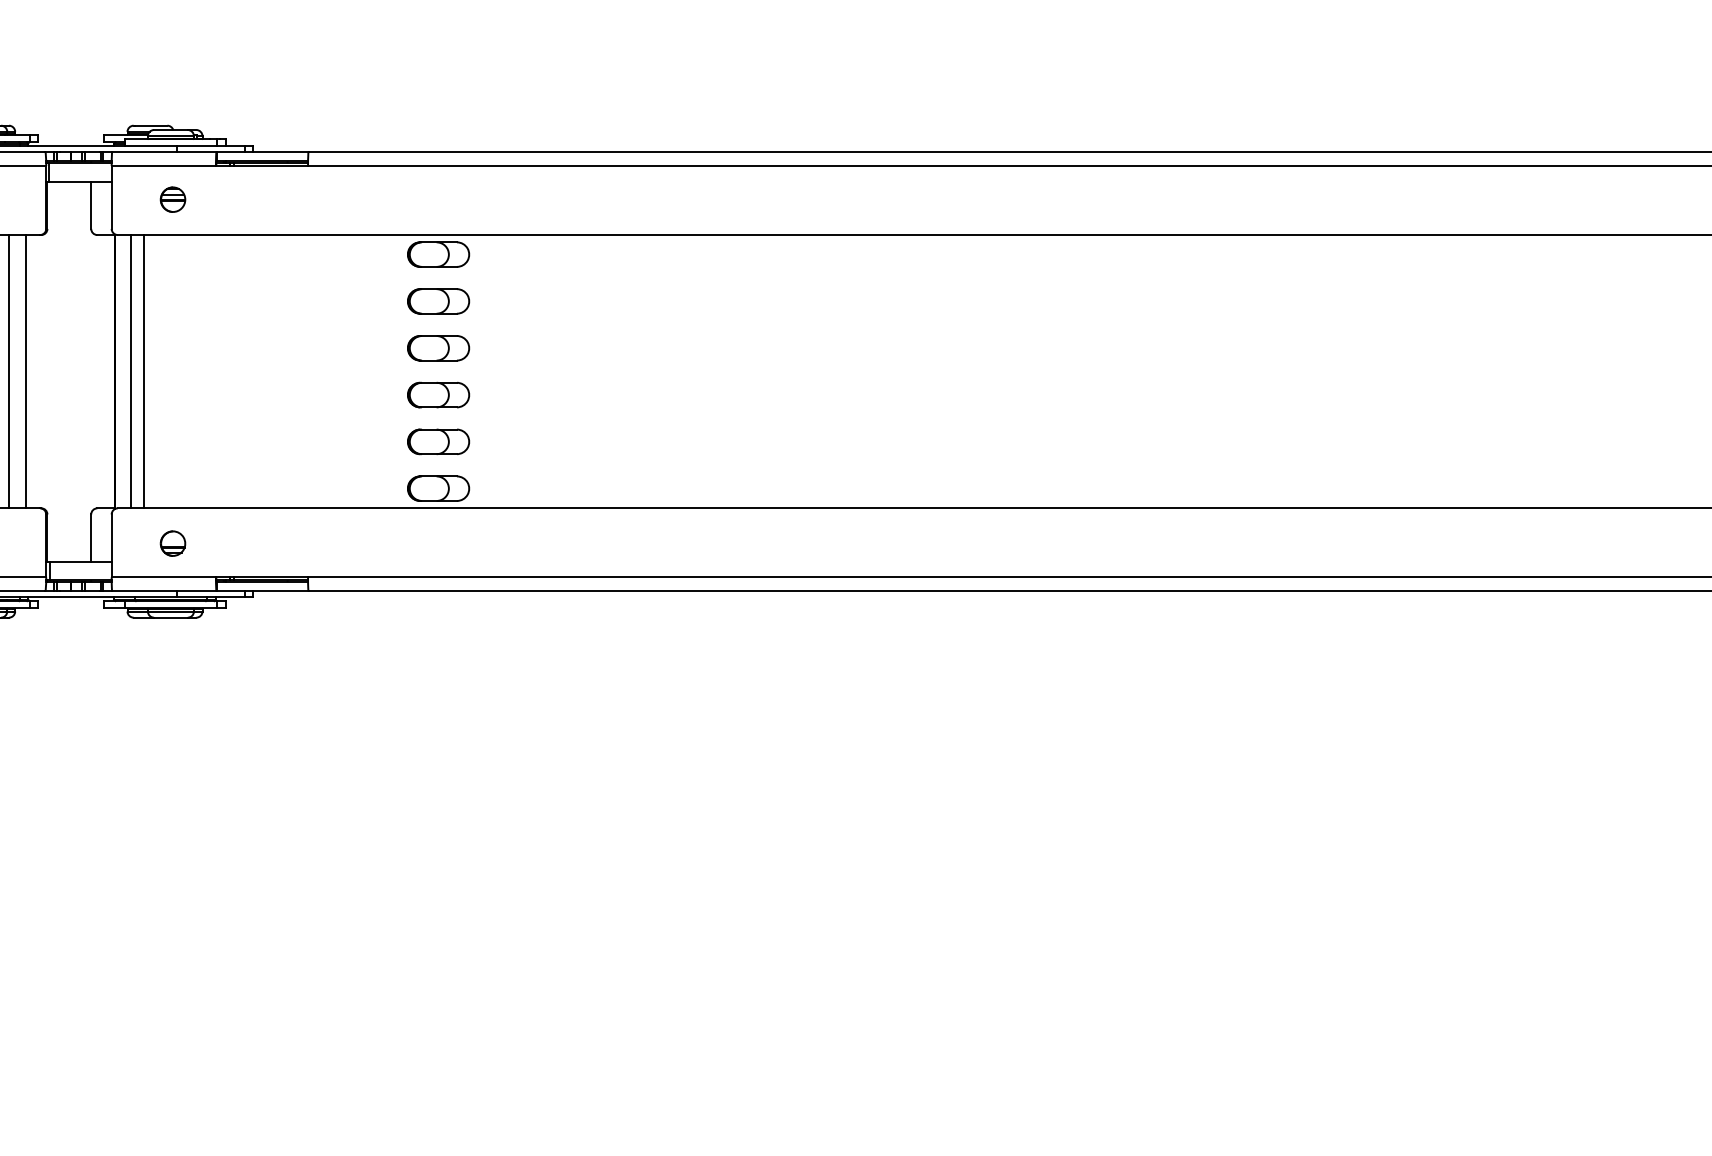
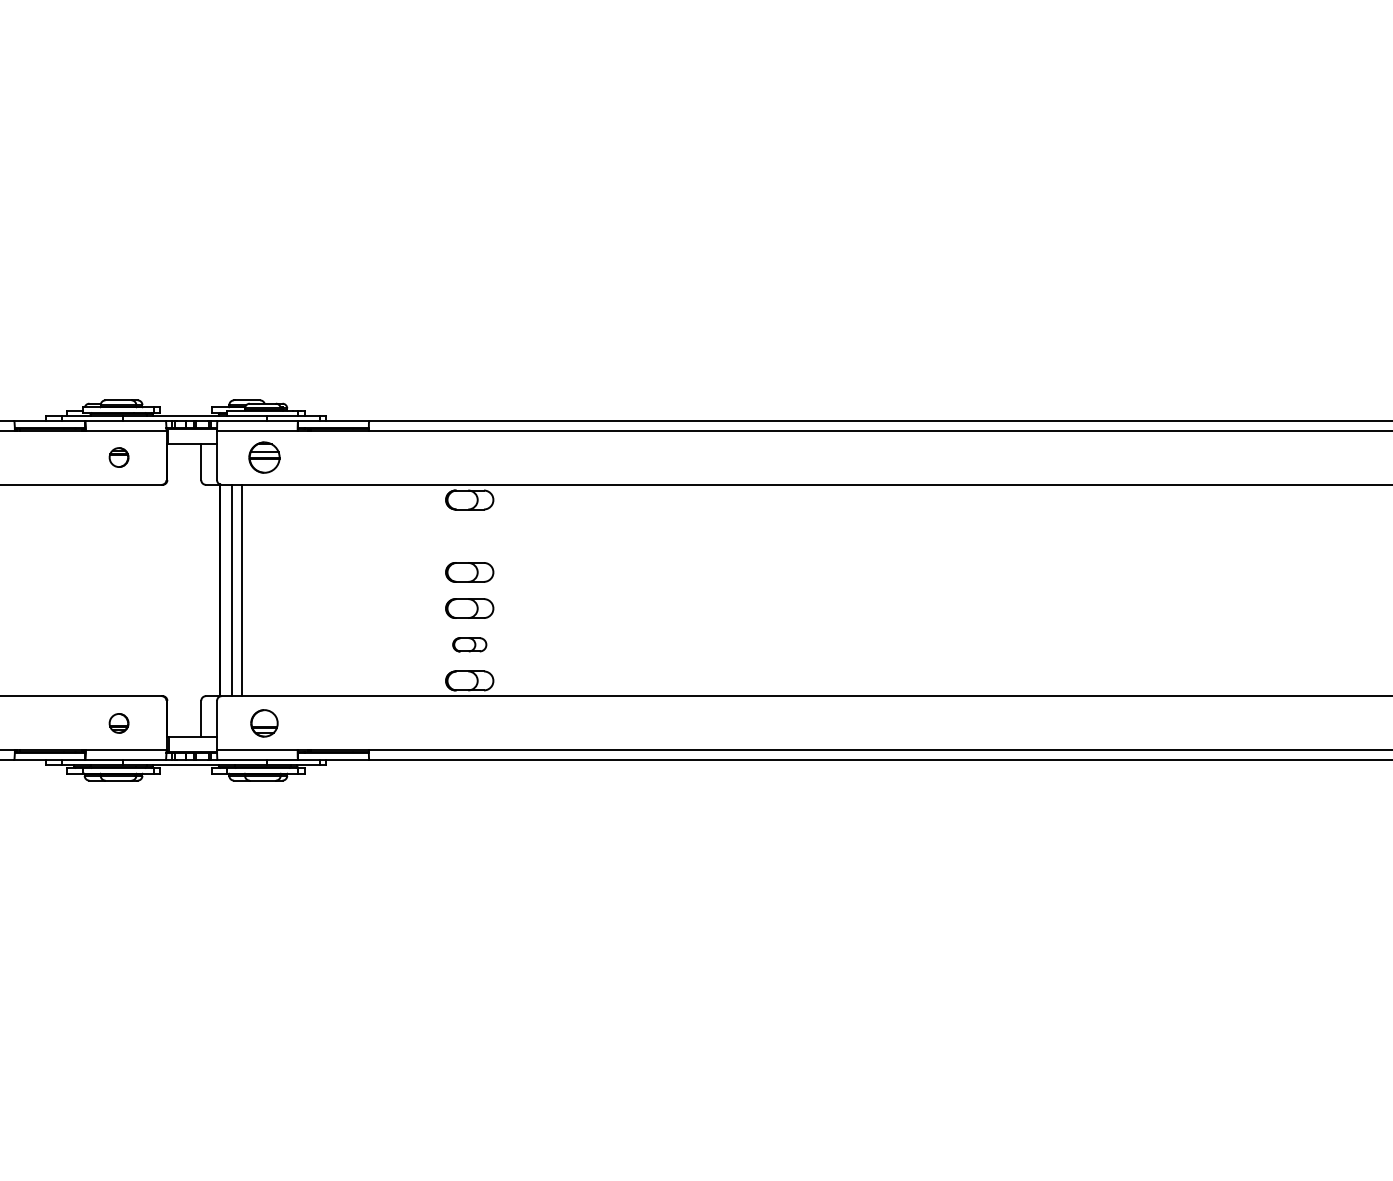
part: (173, 199) -> (264, 457), size x1.6
part: (438, 300) -> (469, 535), removed
line: (8, 371) -> (137, 590), removed
line: (25, 371) -> (150, 590), removed
part: (438, 441) -> (469, 644), size x0.7
part: (173, 543) -> (264, 723), size x1.4

